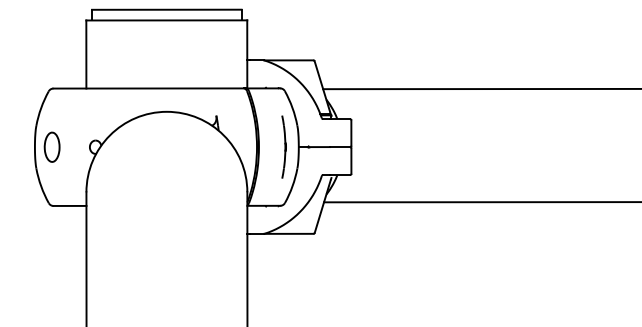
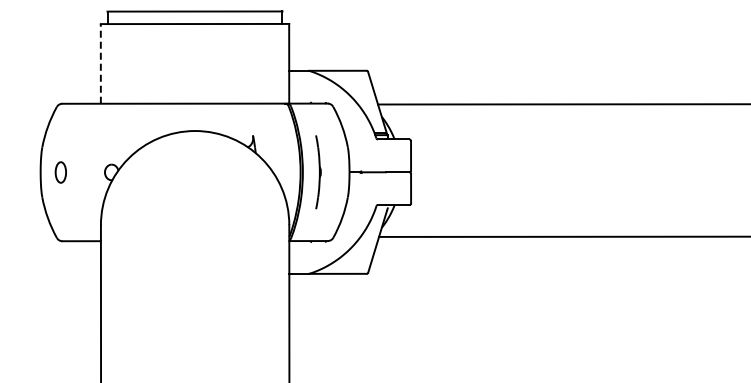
line: (86, 54) -> (100, 63), solid -> dashed
part: (51, 147) -> (60, 172), size x0.6
part: (284, 147) -> (318, 172), moved

